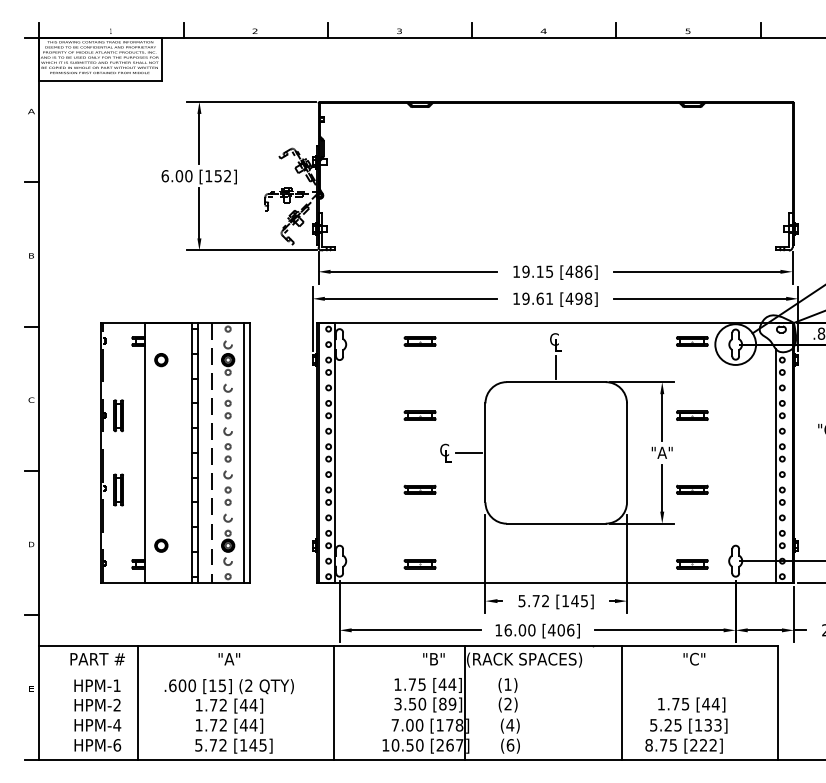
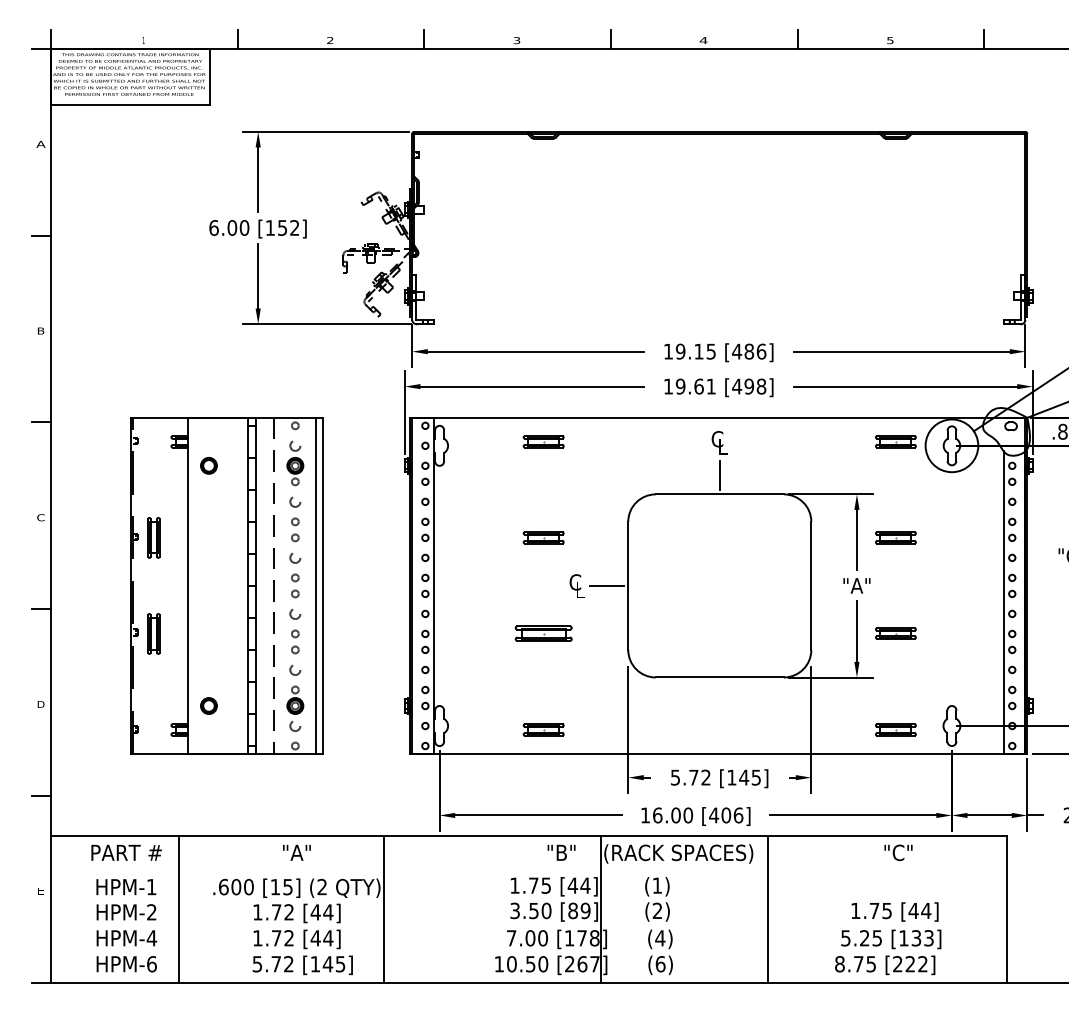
part: (419, 489) -> (542, 633), size x1.4
line: (333, 702) -> (383, 908), moved
line: (621, 702) -> (767, 908), moved

